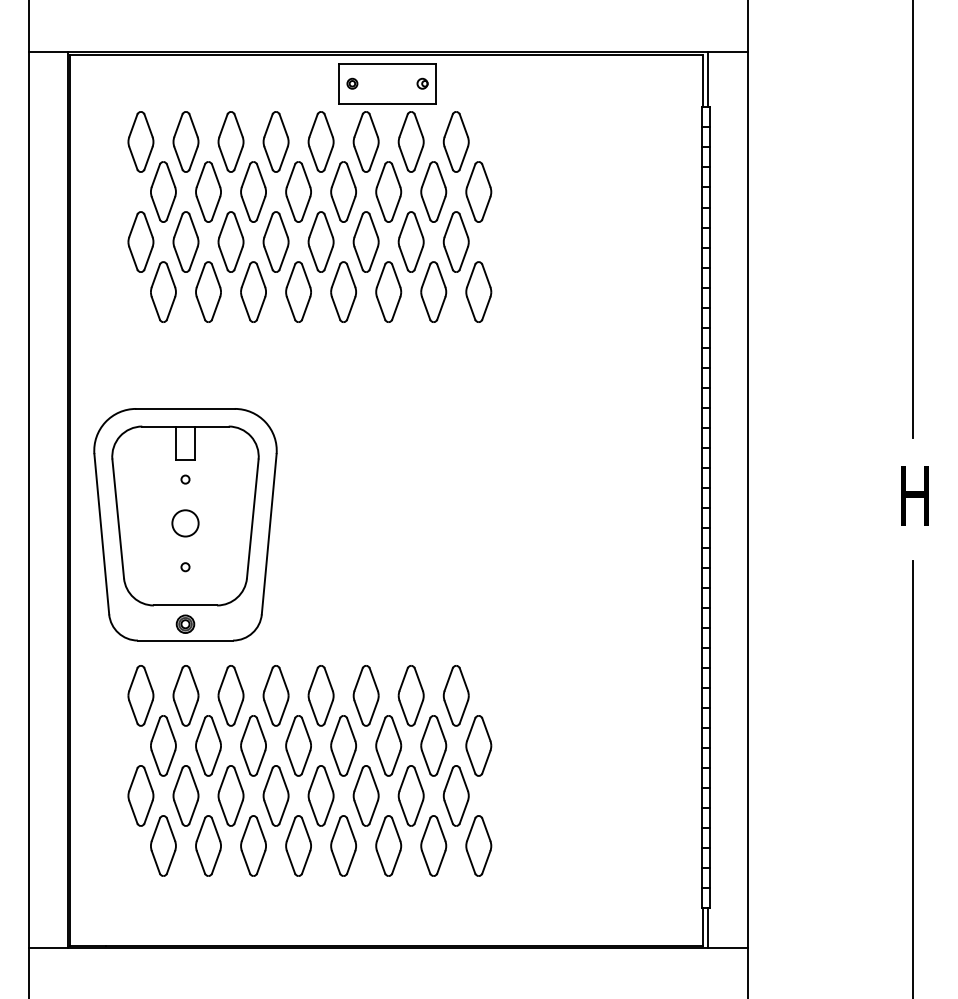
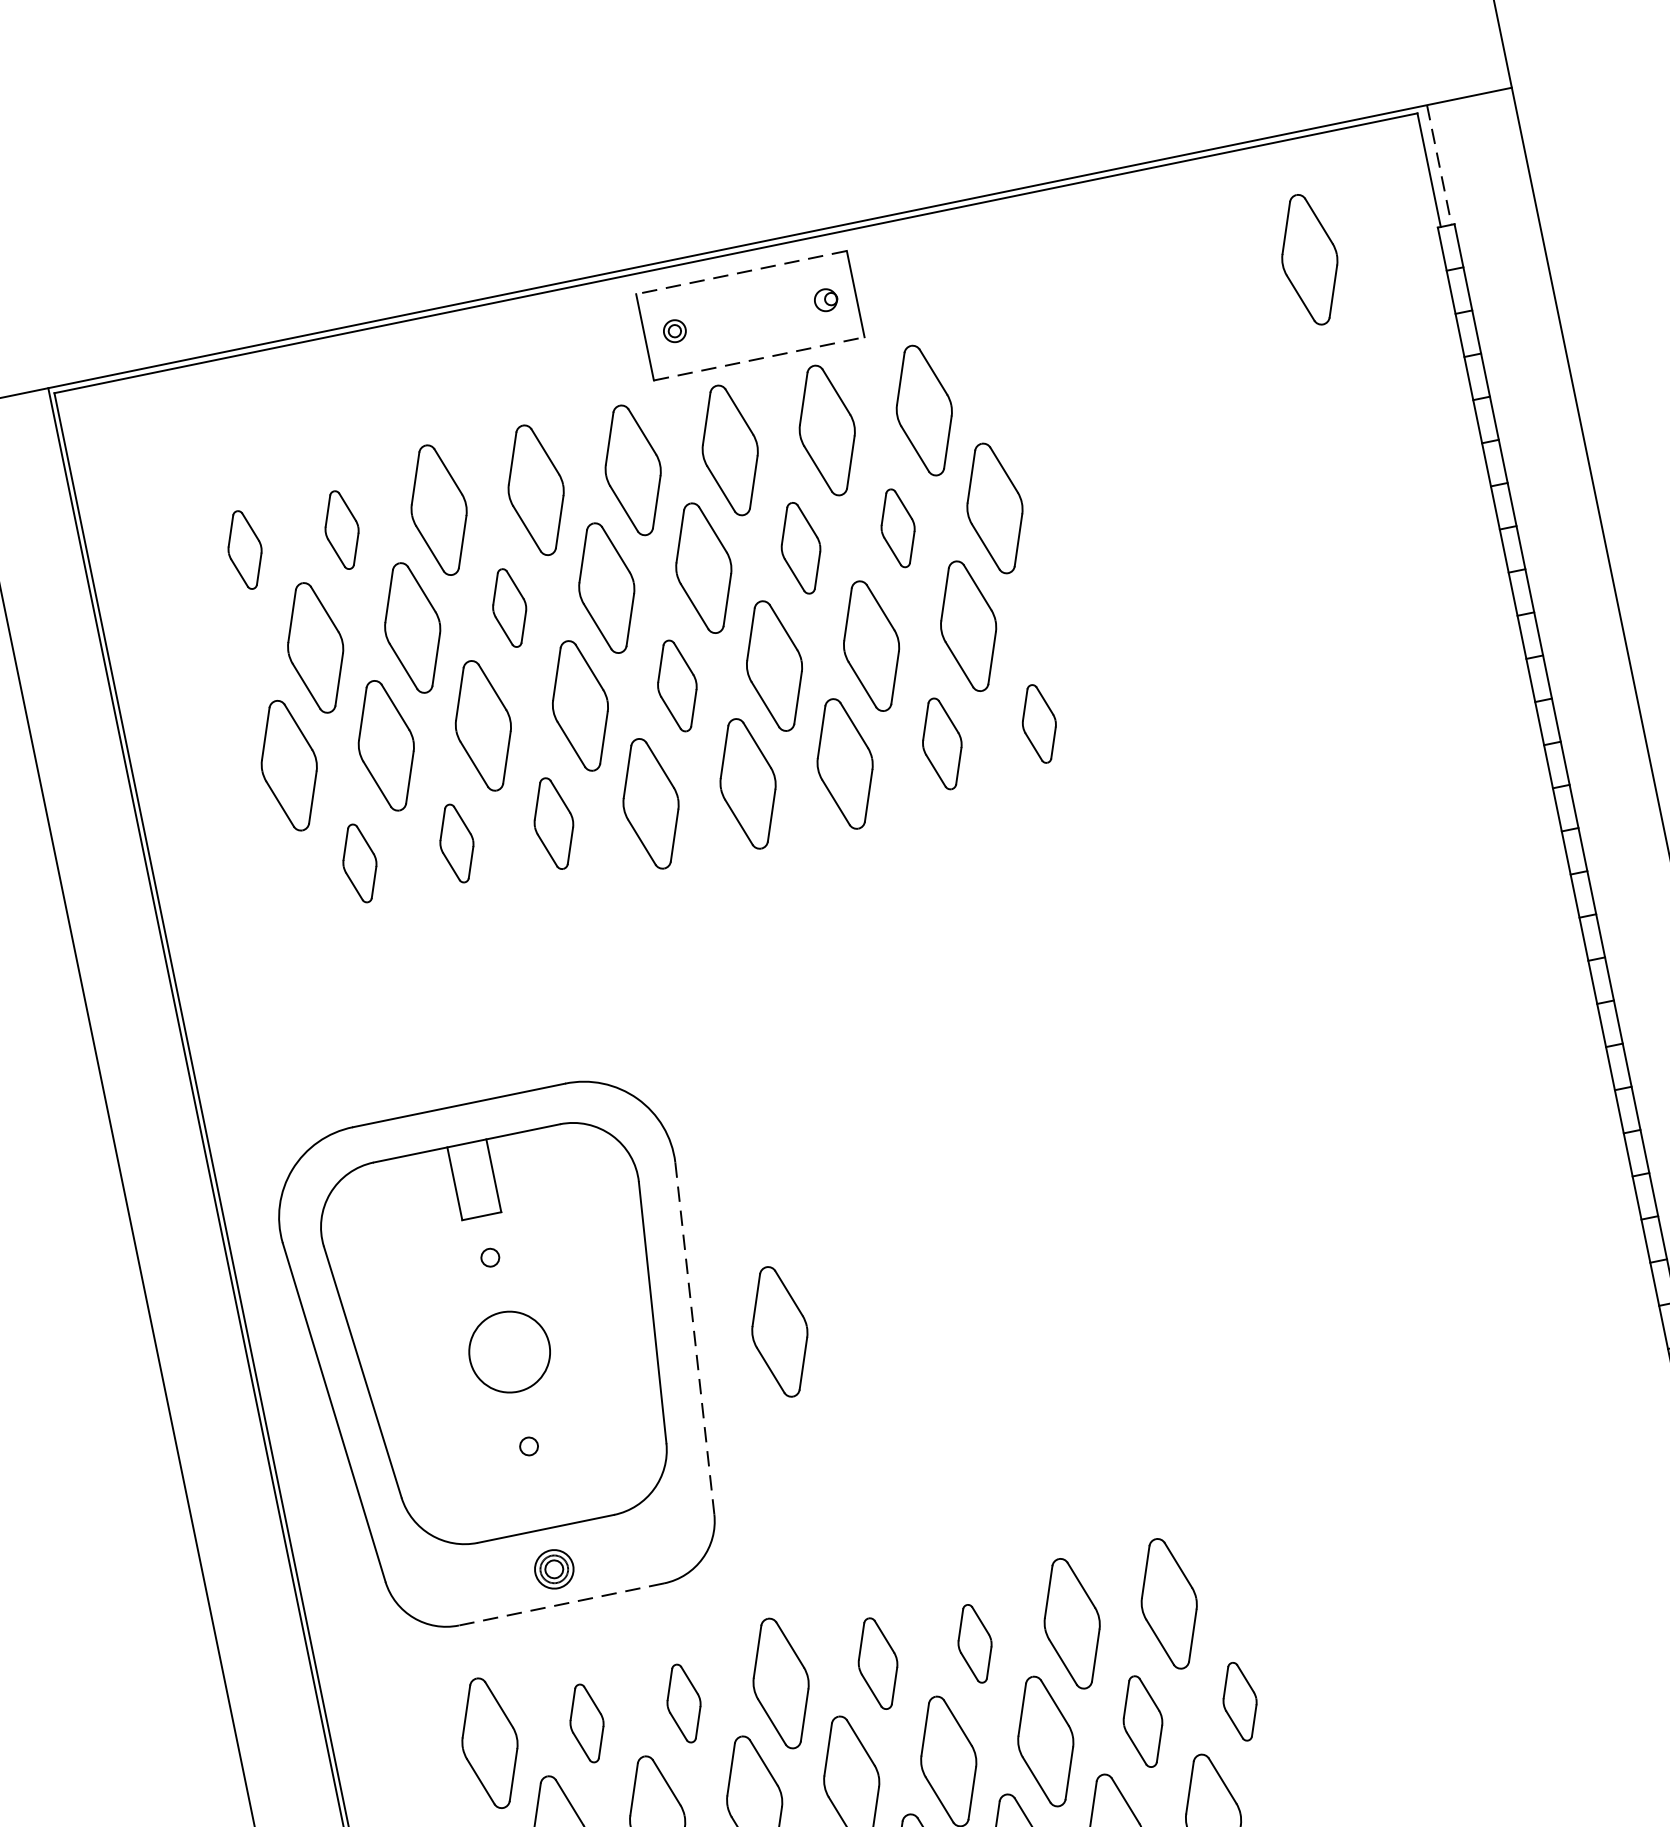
line: (387, 63) -> (741, 271), solid -> dashed
line: (708, 79) -> (1440, 164), solid -> dashed
line: (387, 103) -> (759, 358), solid -> dashed
part: (641, 109) -> (1308, 258), added
part: (140, 141) -> (243, 549), size x0.6
part: (185, 141) -> (340, 529), size x0.6
part: (253, 191) -> (509, 606), size x0.6
part: (388, 191) -> (800, 547), size x0.7
part: (433, 191) -> (897, 527), size x0.6
part: (320, 241) -> (675, 685), size x0.7
part: (163, 291) -> (359, 862), size x0.6
part: (208, 291) -> (456, 842), size x0.6
part: (253, 291) -> (553, 822), size x0.7
part: (433, 291) -> (941, 742), size x0.7
part: (478, 291) -> (1038, 722), size x0.6
circle: (185, 523) -> (509, 1352), size x1.4
line: (269, 534) -> (695, 1338), solid -> dashed
part: (307, 538) -> (779, 1330), added
line: (185, 640) -> (561, 1604), solid -> dashed
part: (185, 695) -> (585, 1722), size x0.6
part: (230, 695) -> (682, 1702), size x0.6
part: (320, 695) -> (876, 1663), size x0.7
part: (365, 695) -> (973, 1643), size x0.6
part: (433, 745) -> (1142, 1720), size x0.7
part: (478, 745) -> (1239, 1700), size x0.6

